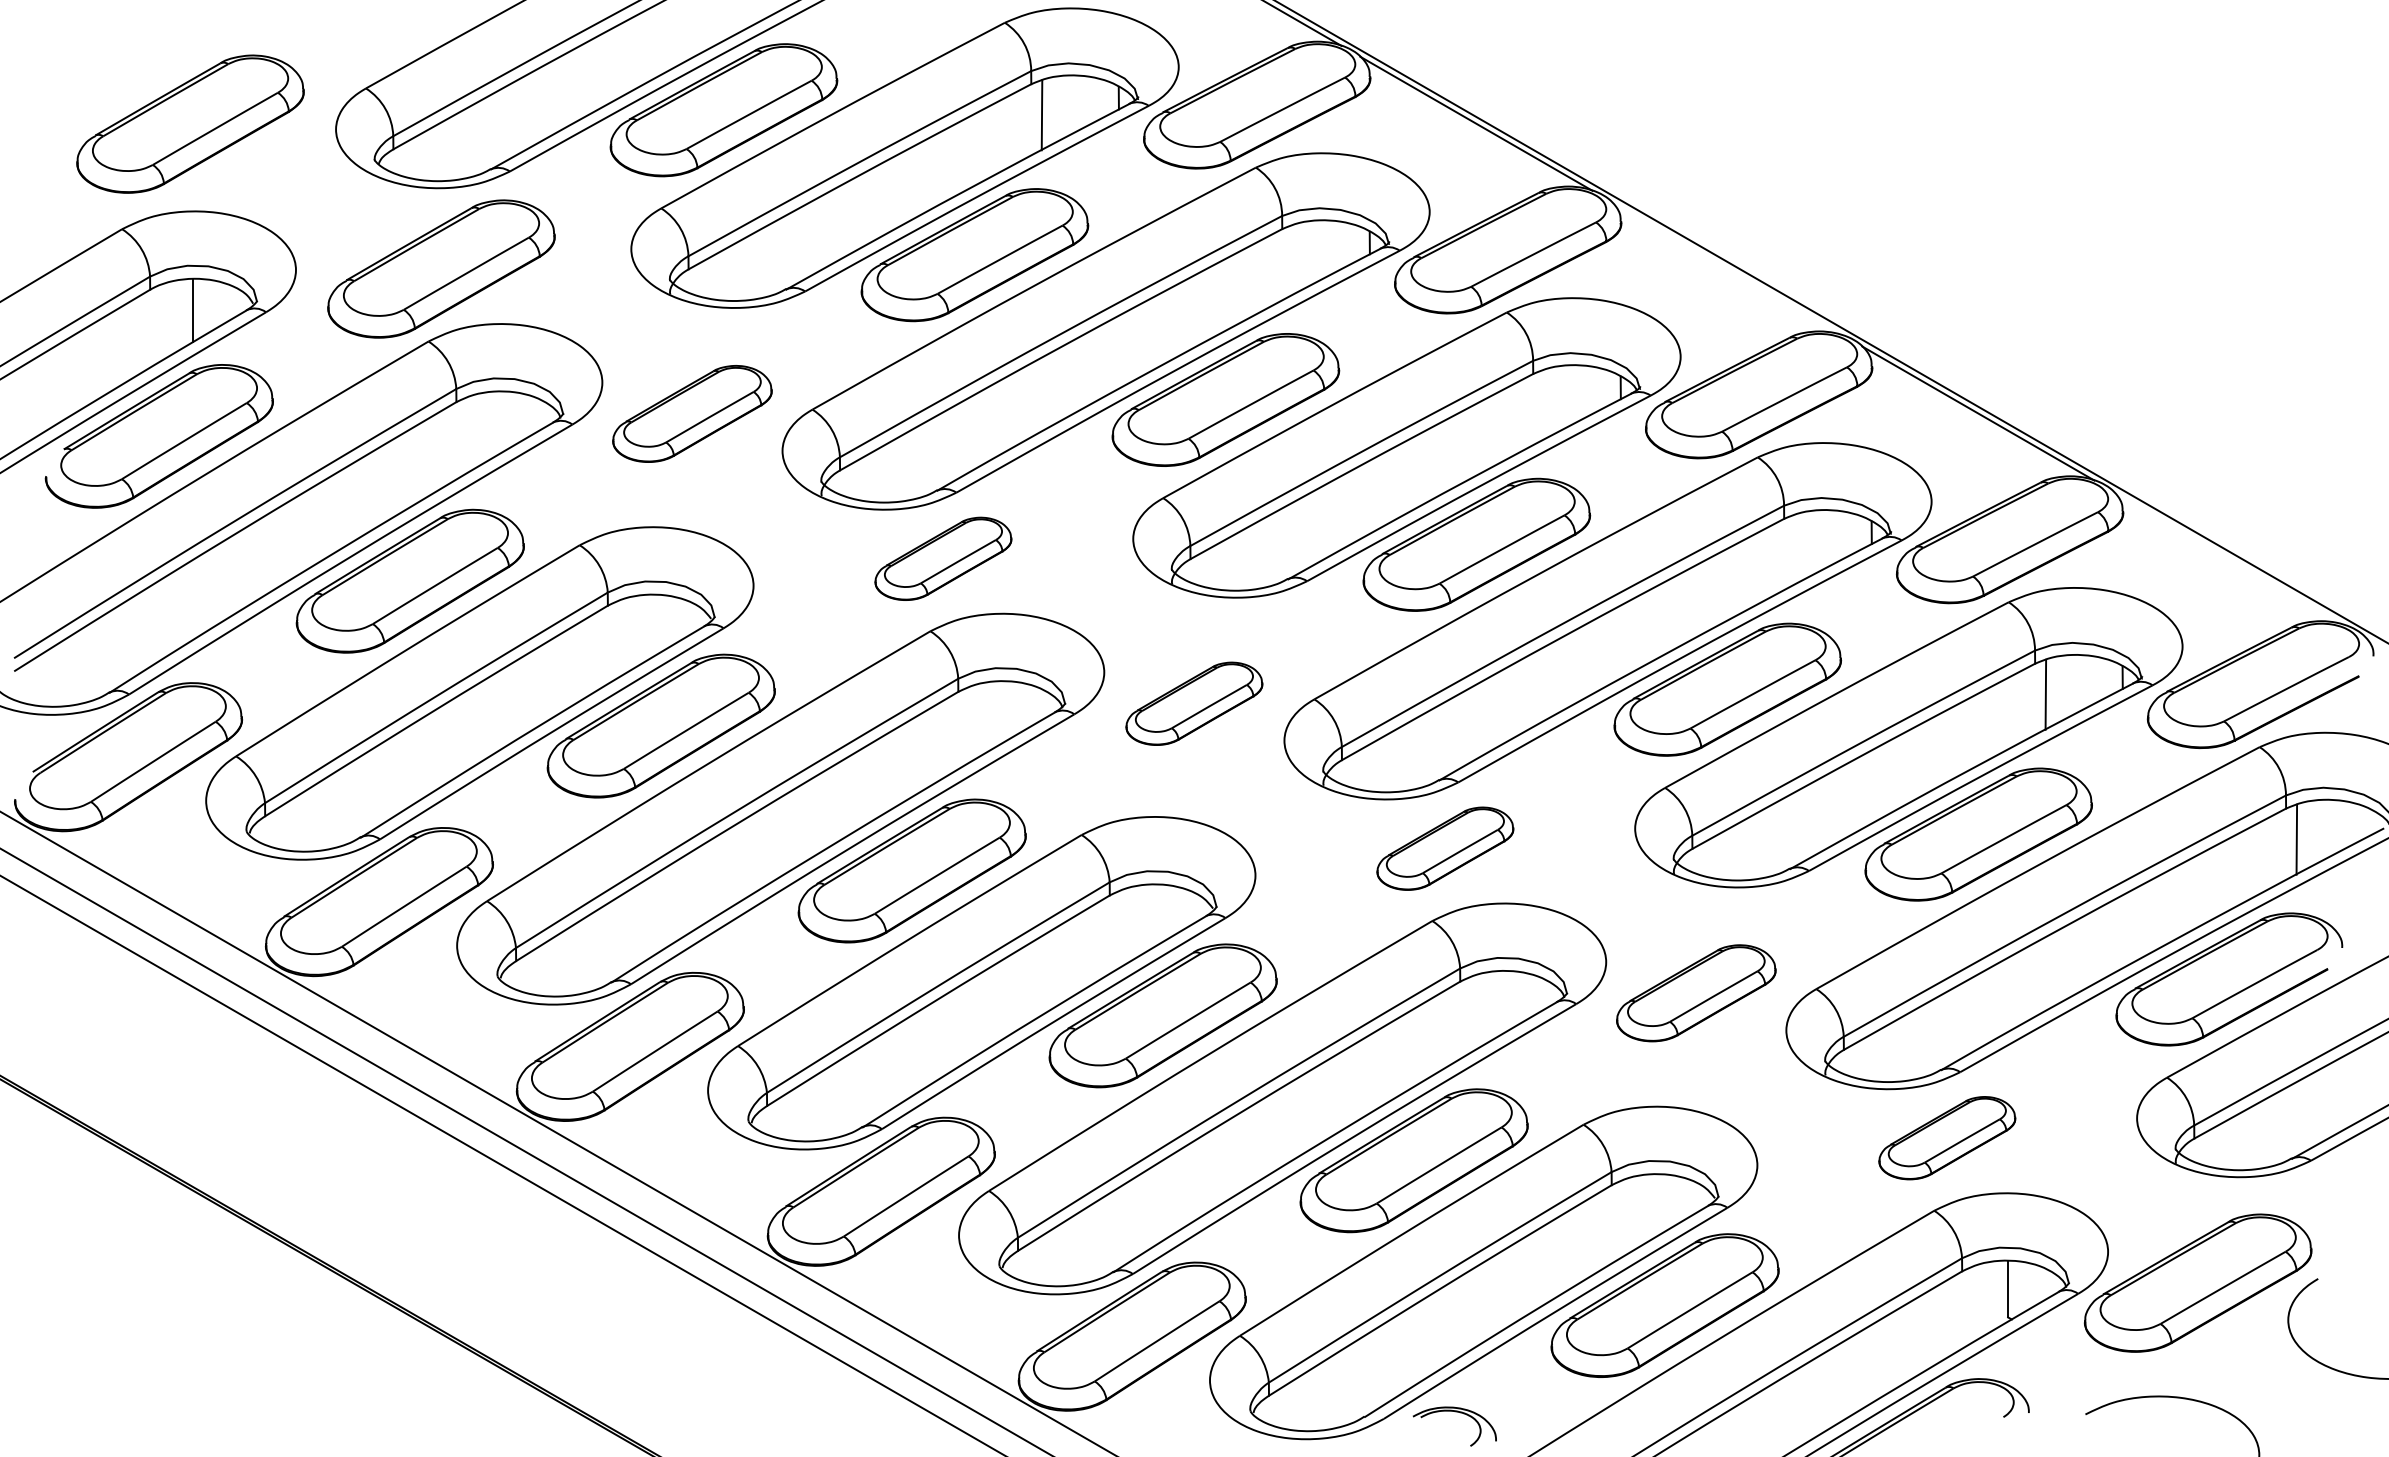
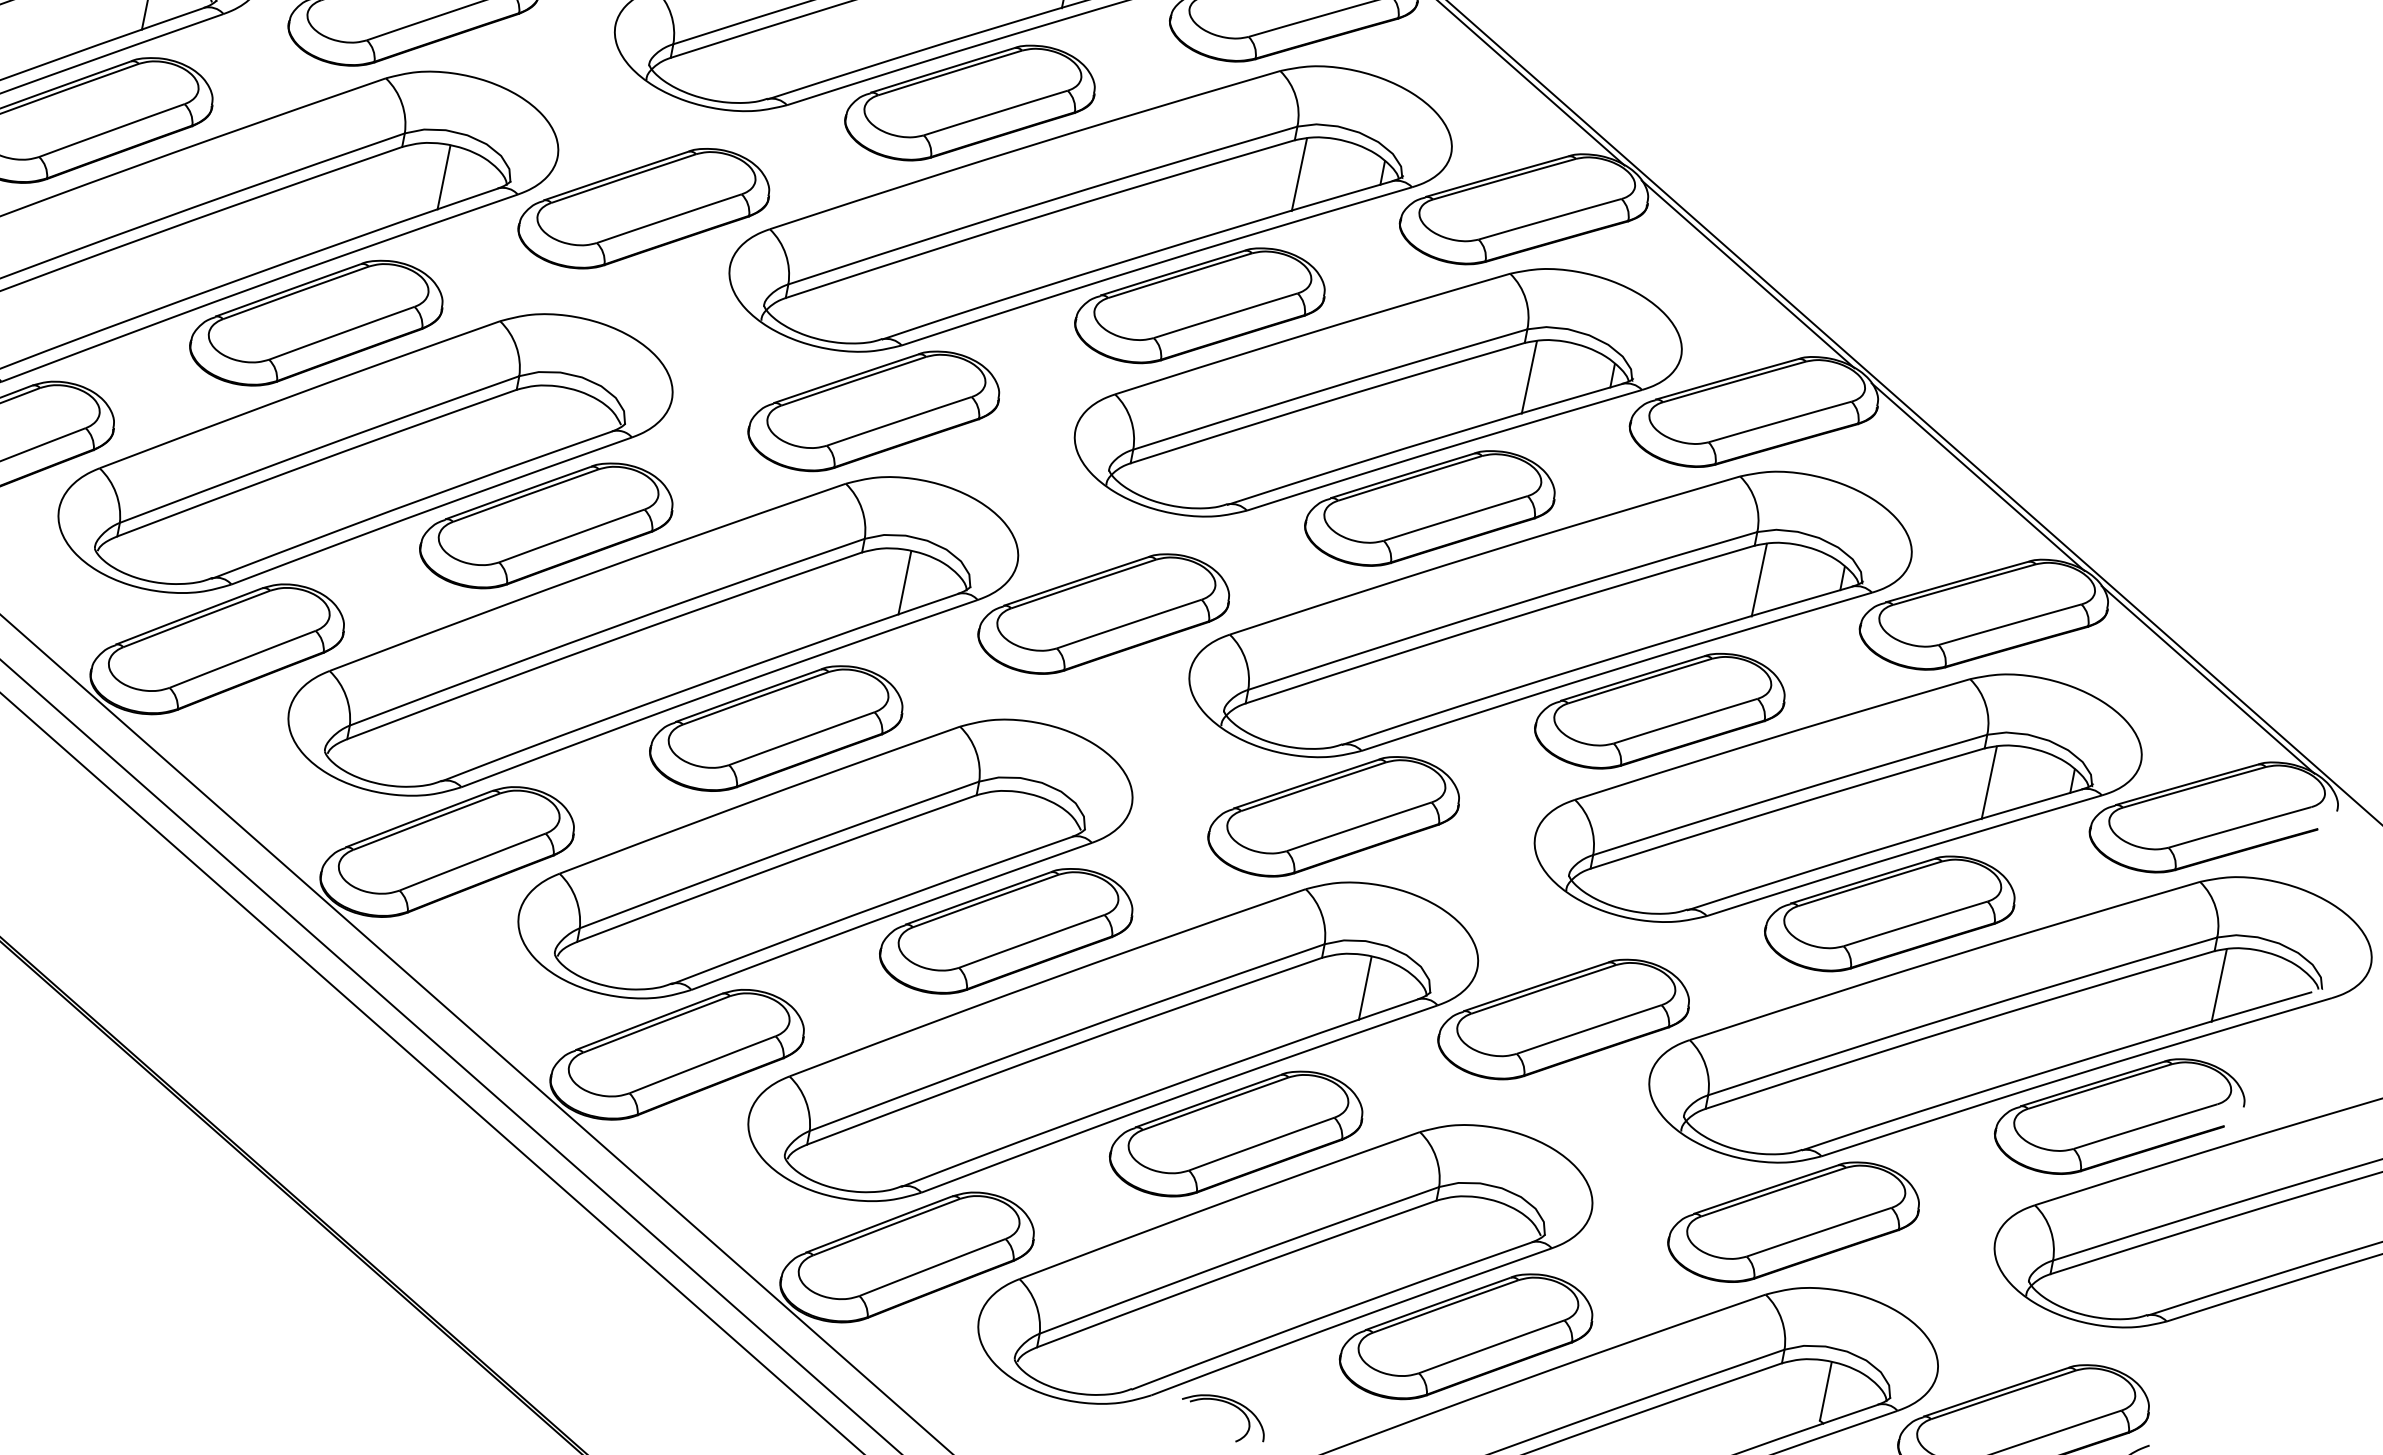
line: (1292, 260) -> (1298, 174), added
line: (1727, 268) -> (1748, 274), added
line: (1543, 405) -> (1528, 377), added
part: (692, 413) -> (644, 208), size x1.43
line: (500, 422) -> (443, 177), added
line: (1794, 549) -> (1759, 579), added
part: (943, 558) -> (874, 411), size x1.67
line: (2229, 558) -> (2208, 679), added
part: (1194, 703) -> (1104, 613), size x1.67
line: (1003, 711) -> (904, 582), added
part: (1445, 848) -> (1334, 816), size x1.67
part: (1696, 992) -> (1564, 1018), size x1.43
line: (1505, 1001) -> (1364, 987), added
part: (1947, 1137) -> (1794, 1221), size x1.67

